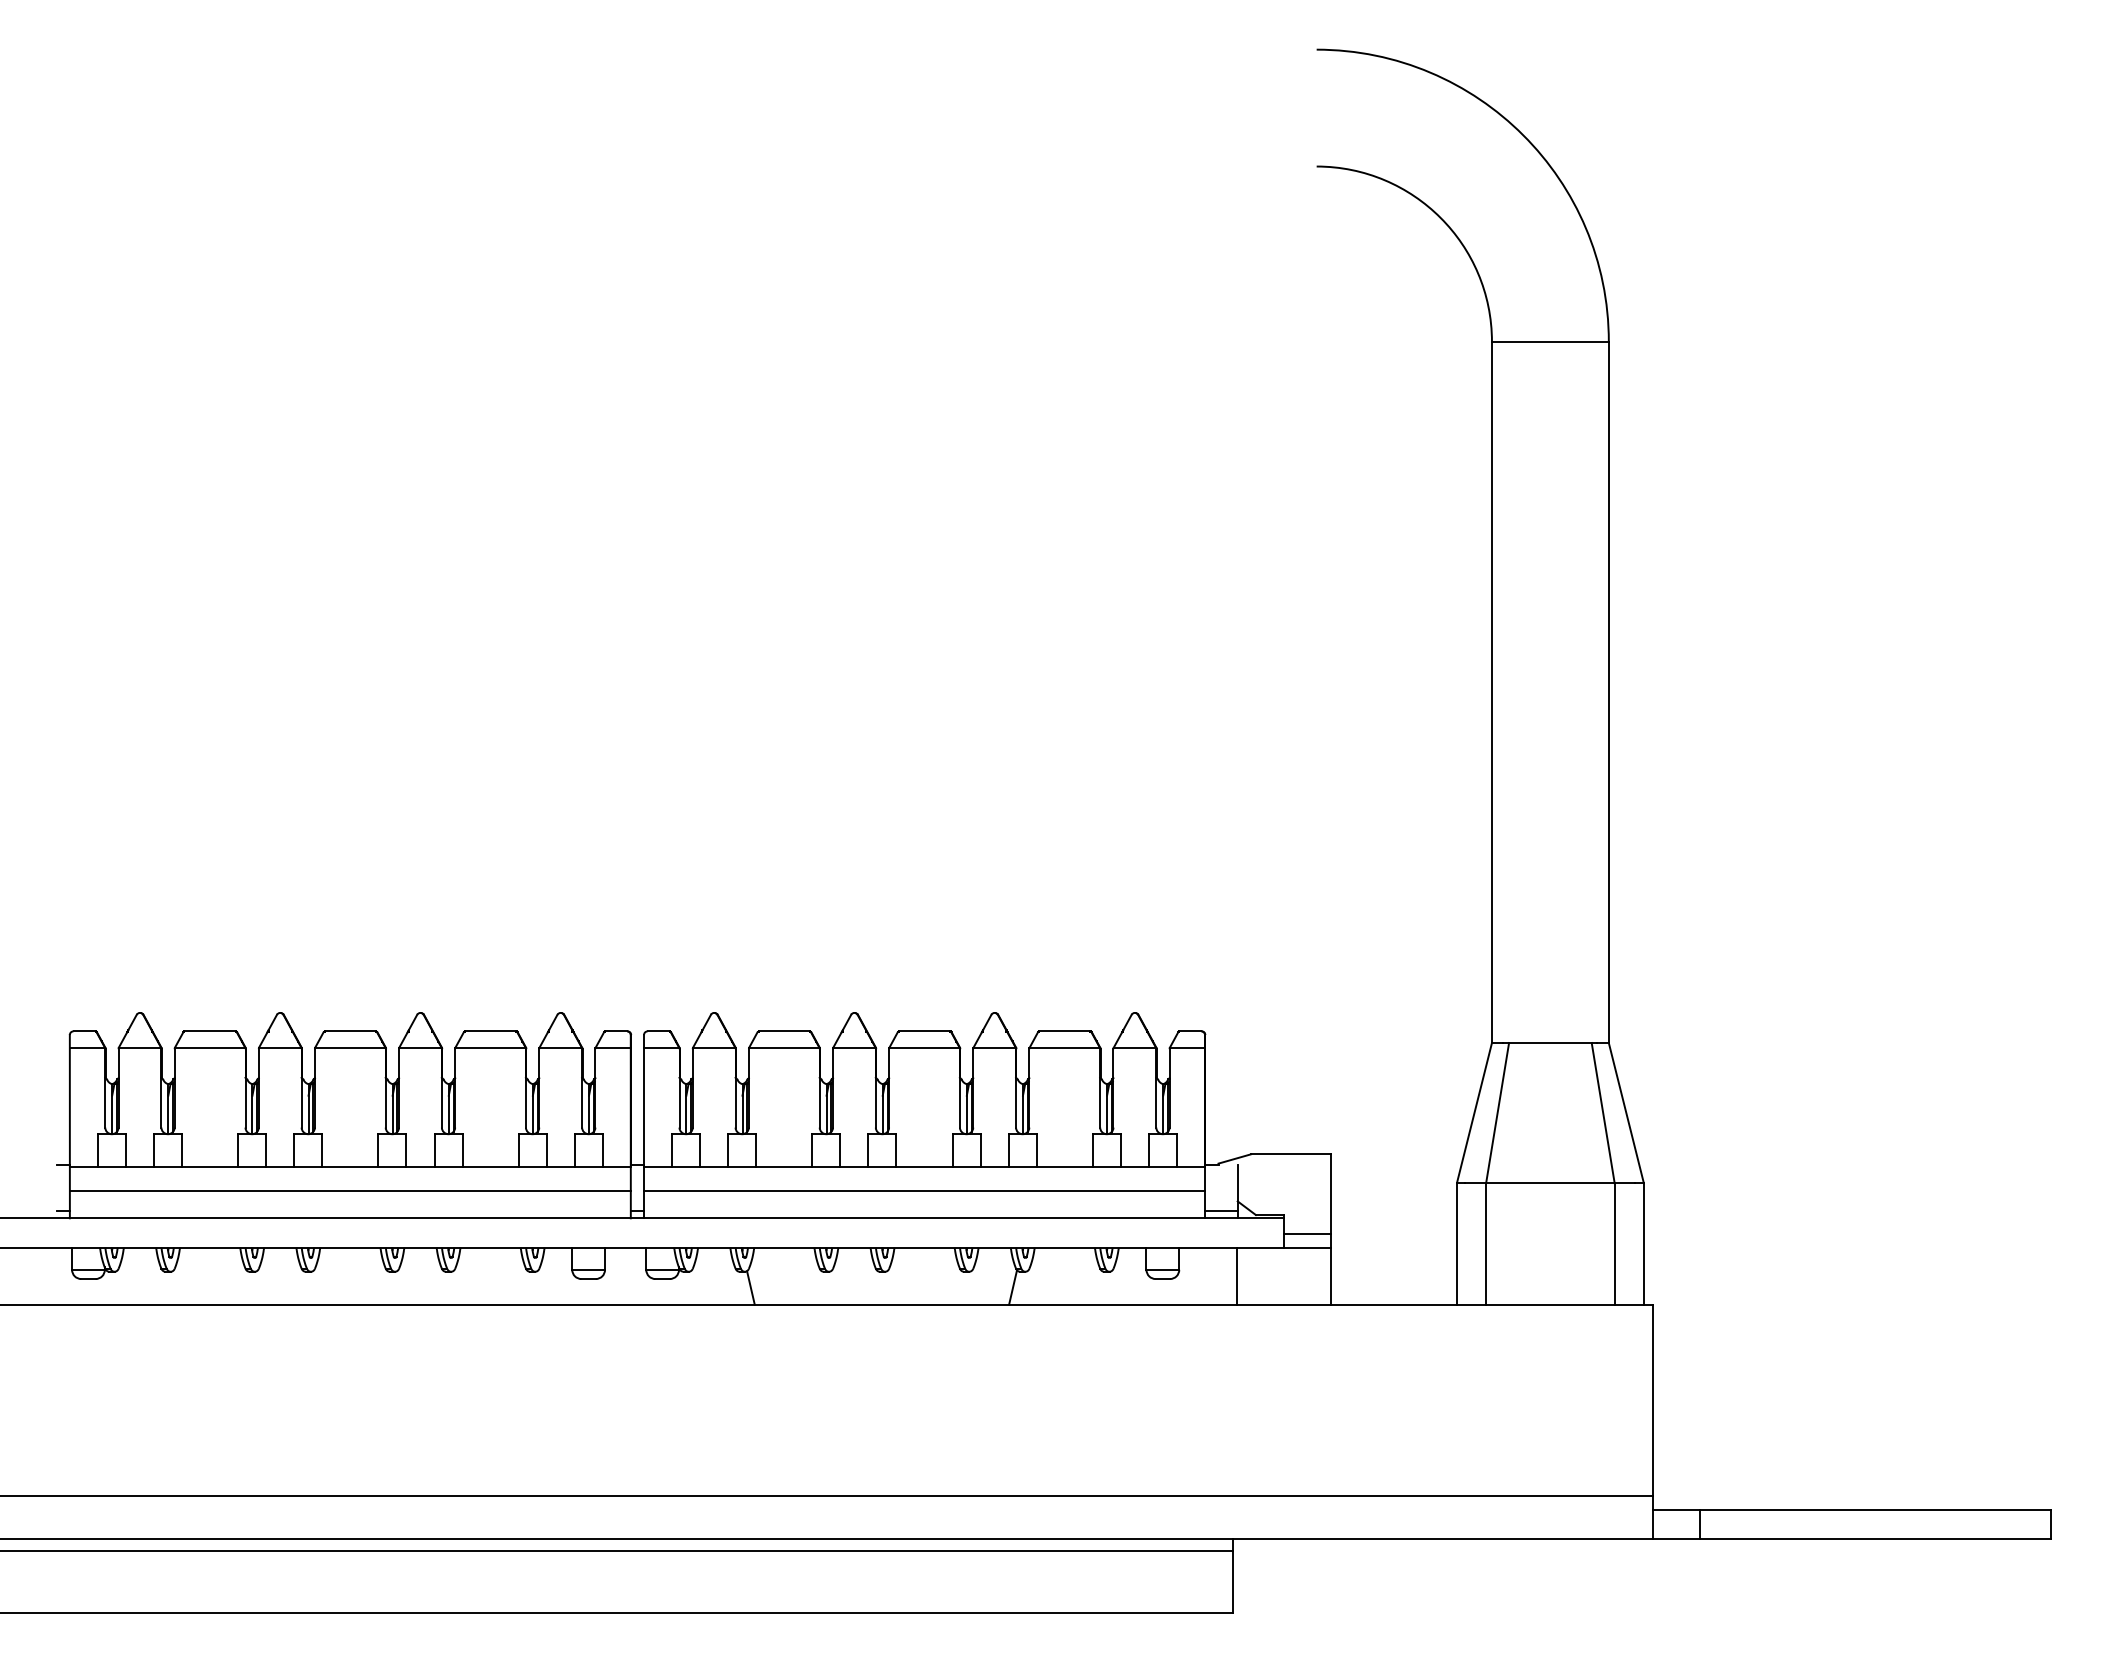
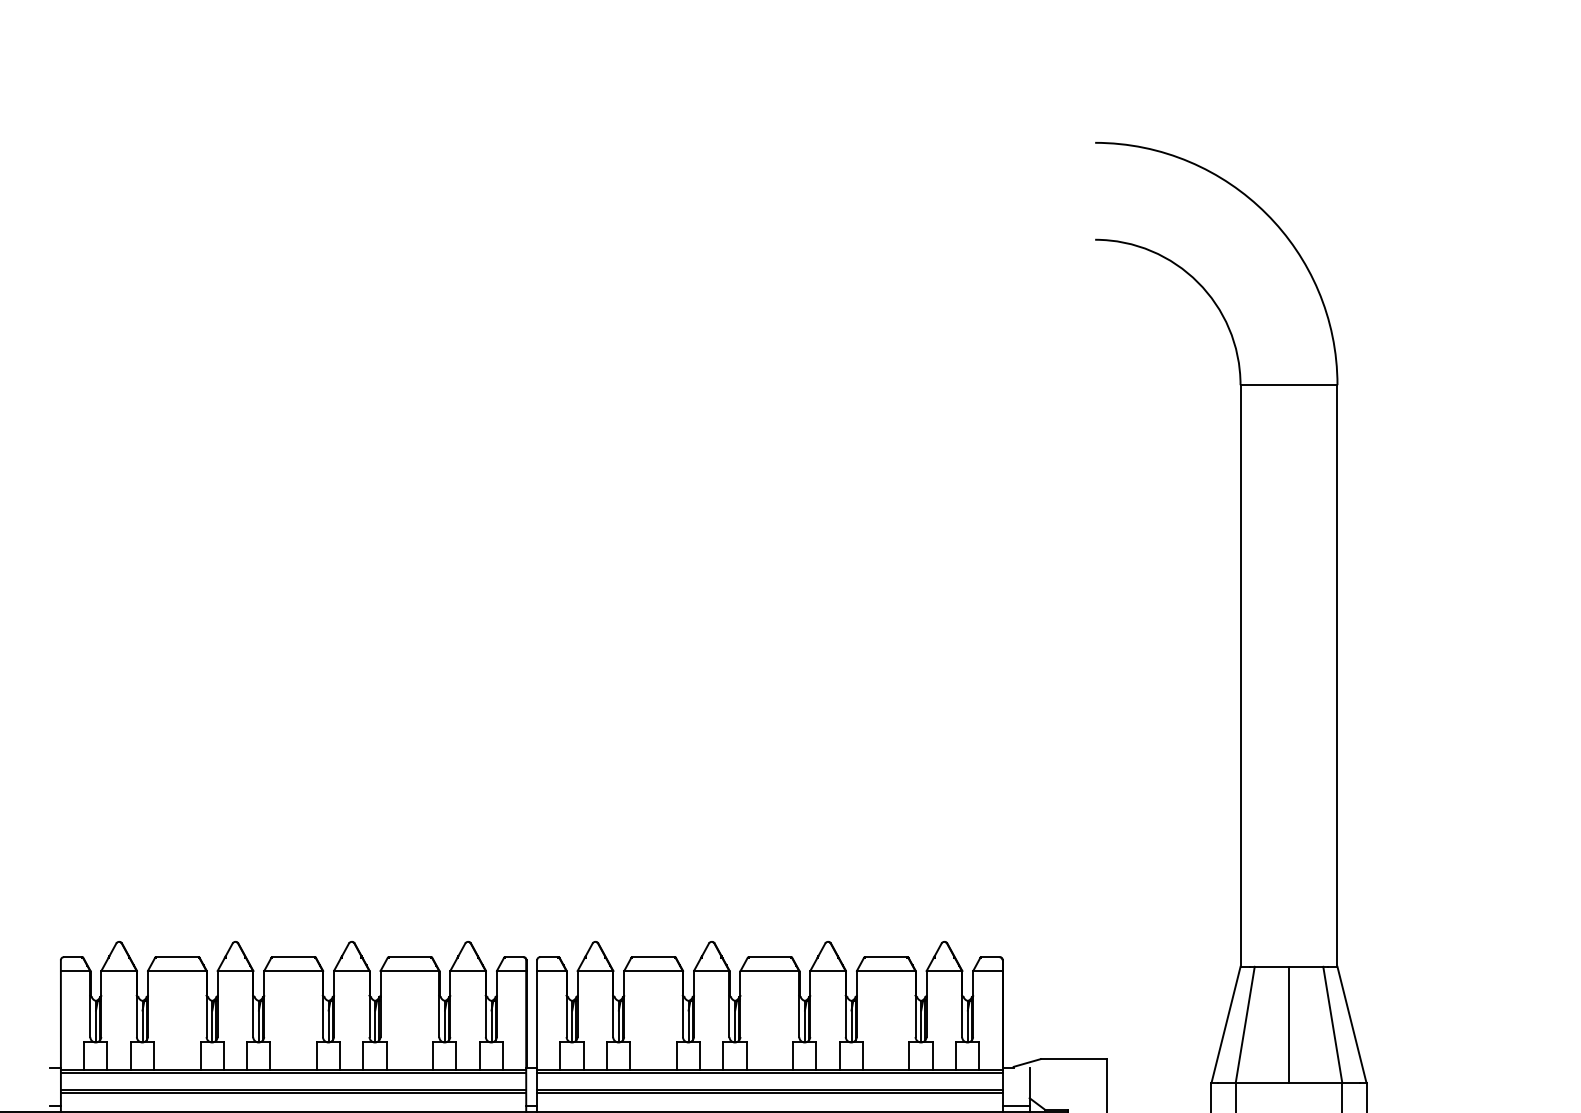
line: (1550, 1113) -> (1289, 1025), added
line: (349, 1170) -> (292, 1072), added
line: (924, 1170) -> (769, 1072), added
line: (349, 1194) -> (292, 1092), added
line: (924, 1194) -> (769, 1092), added

